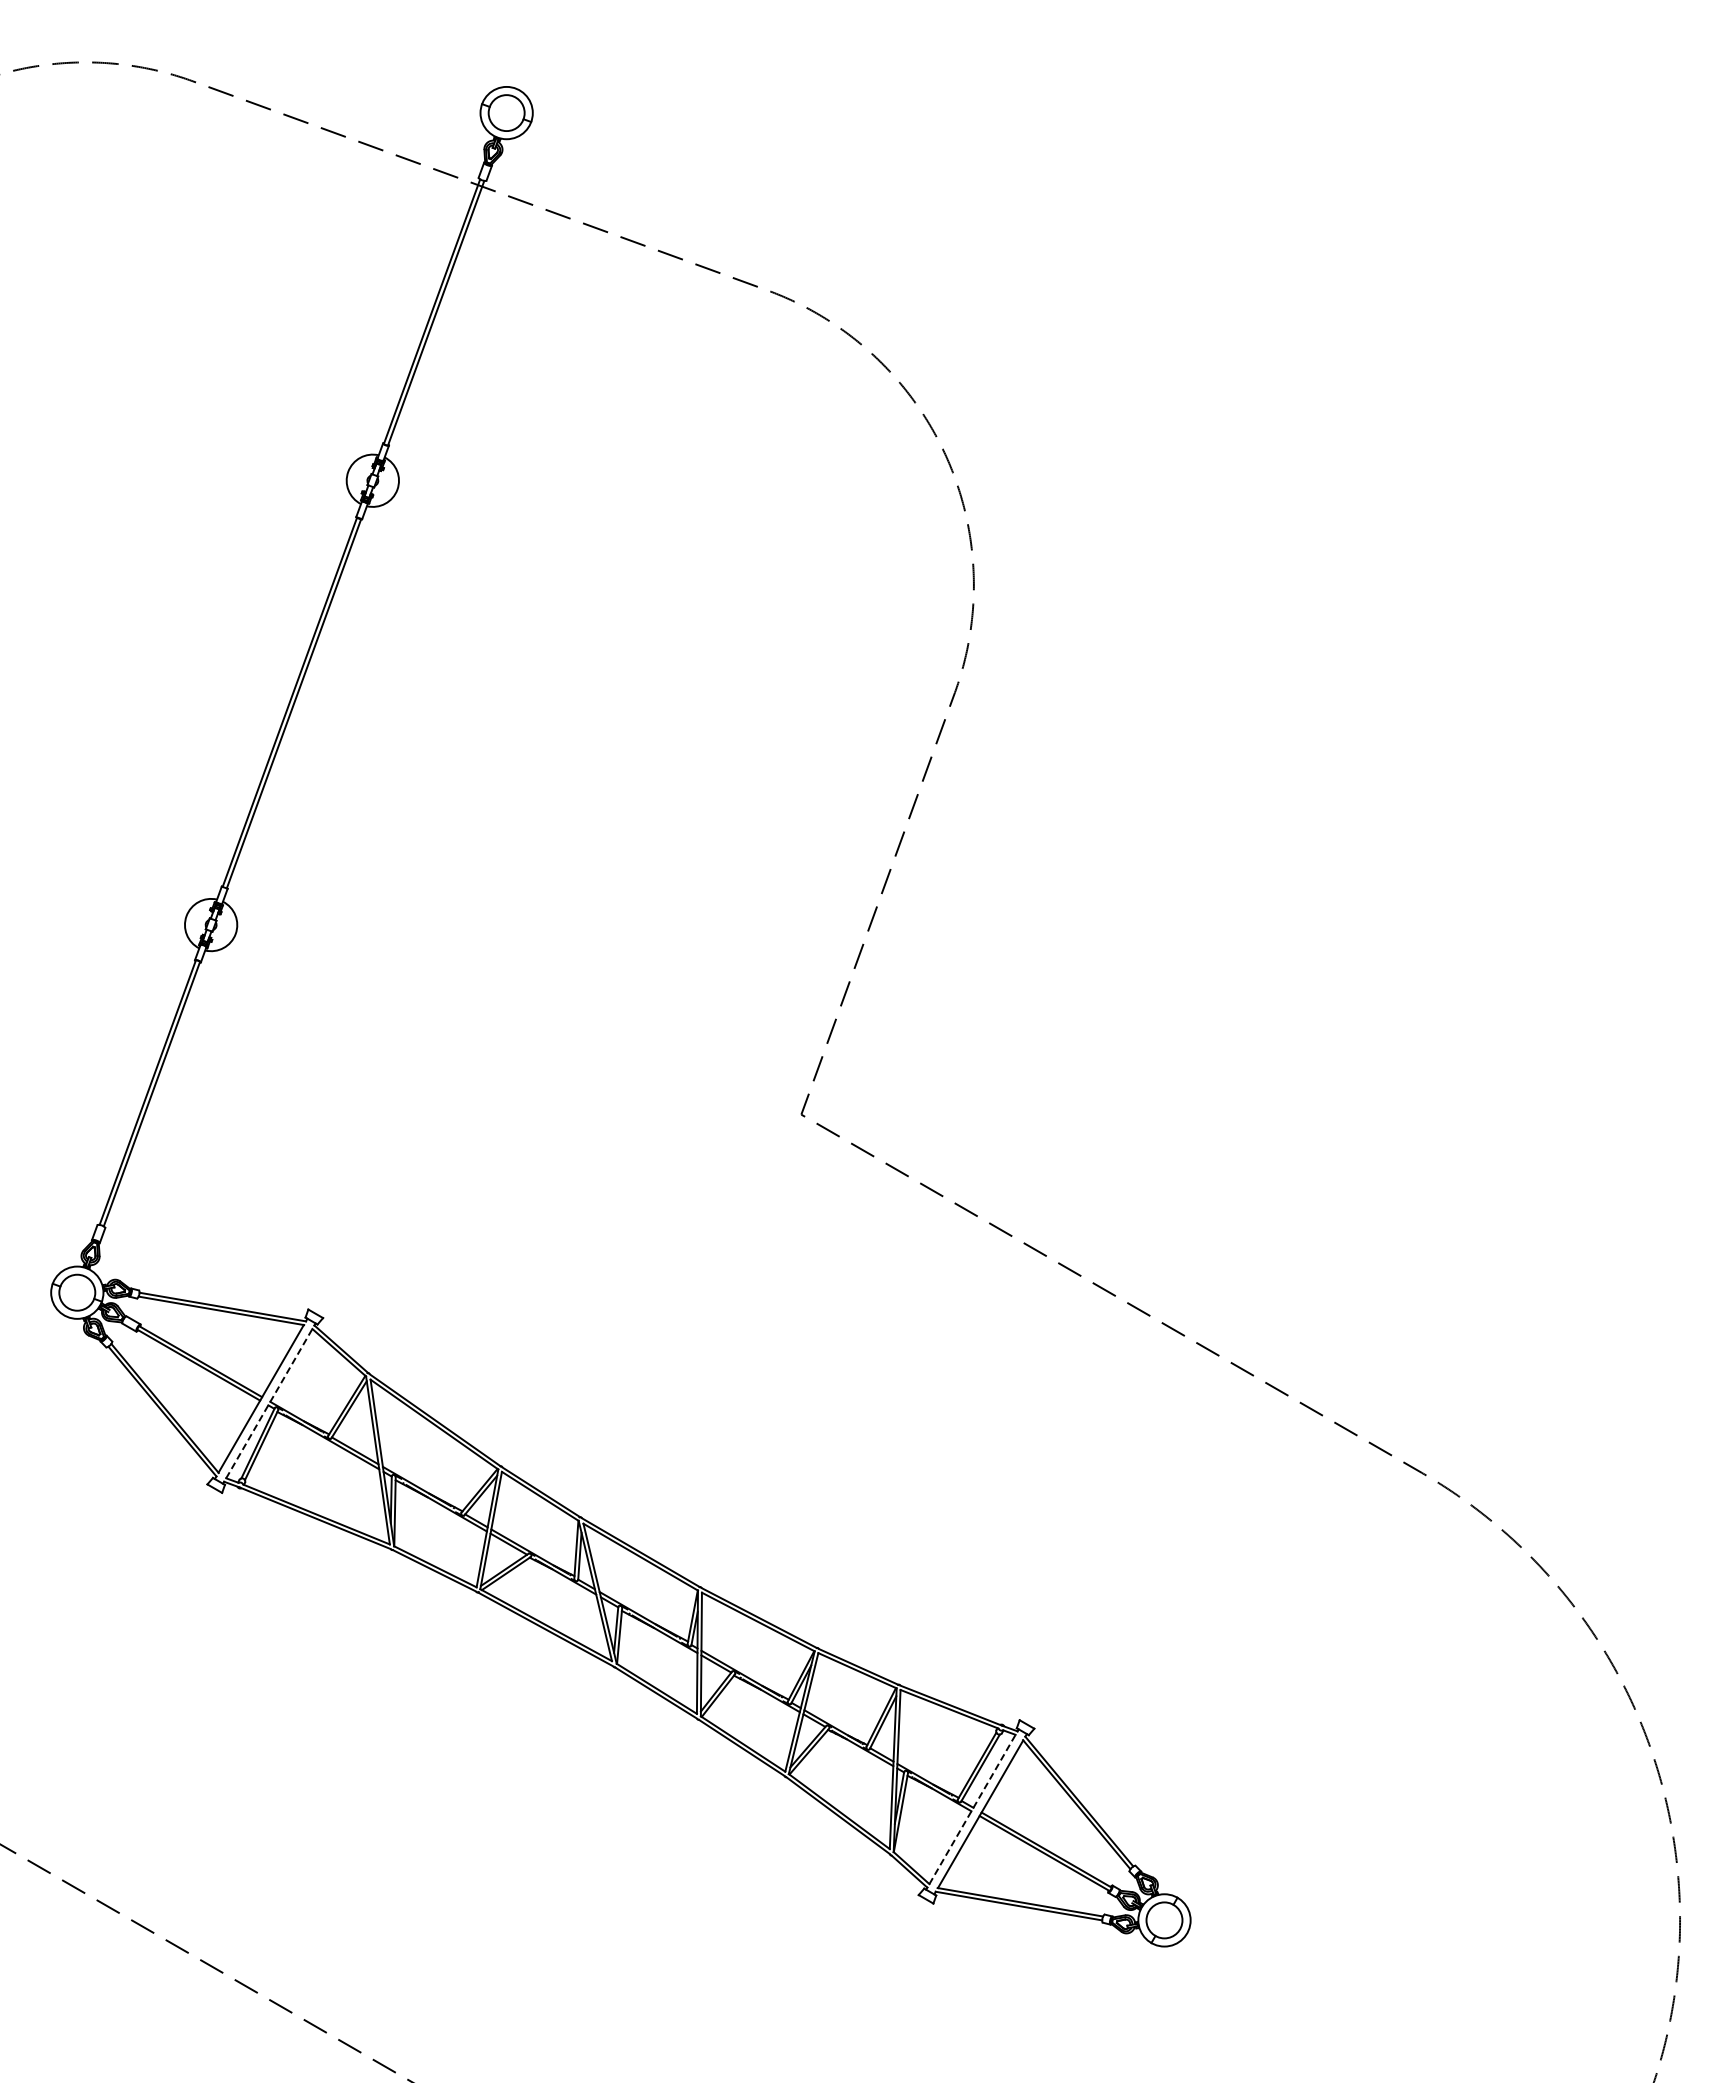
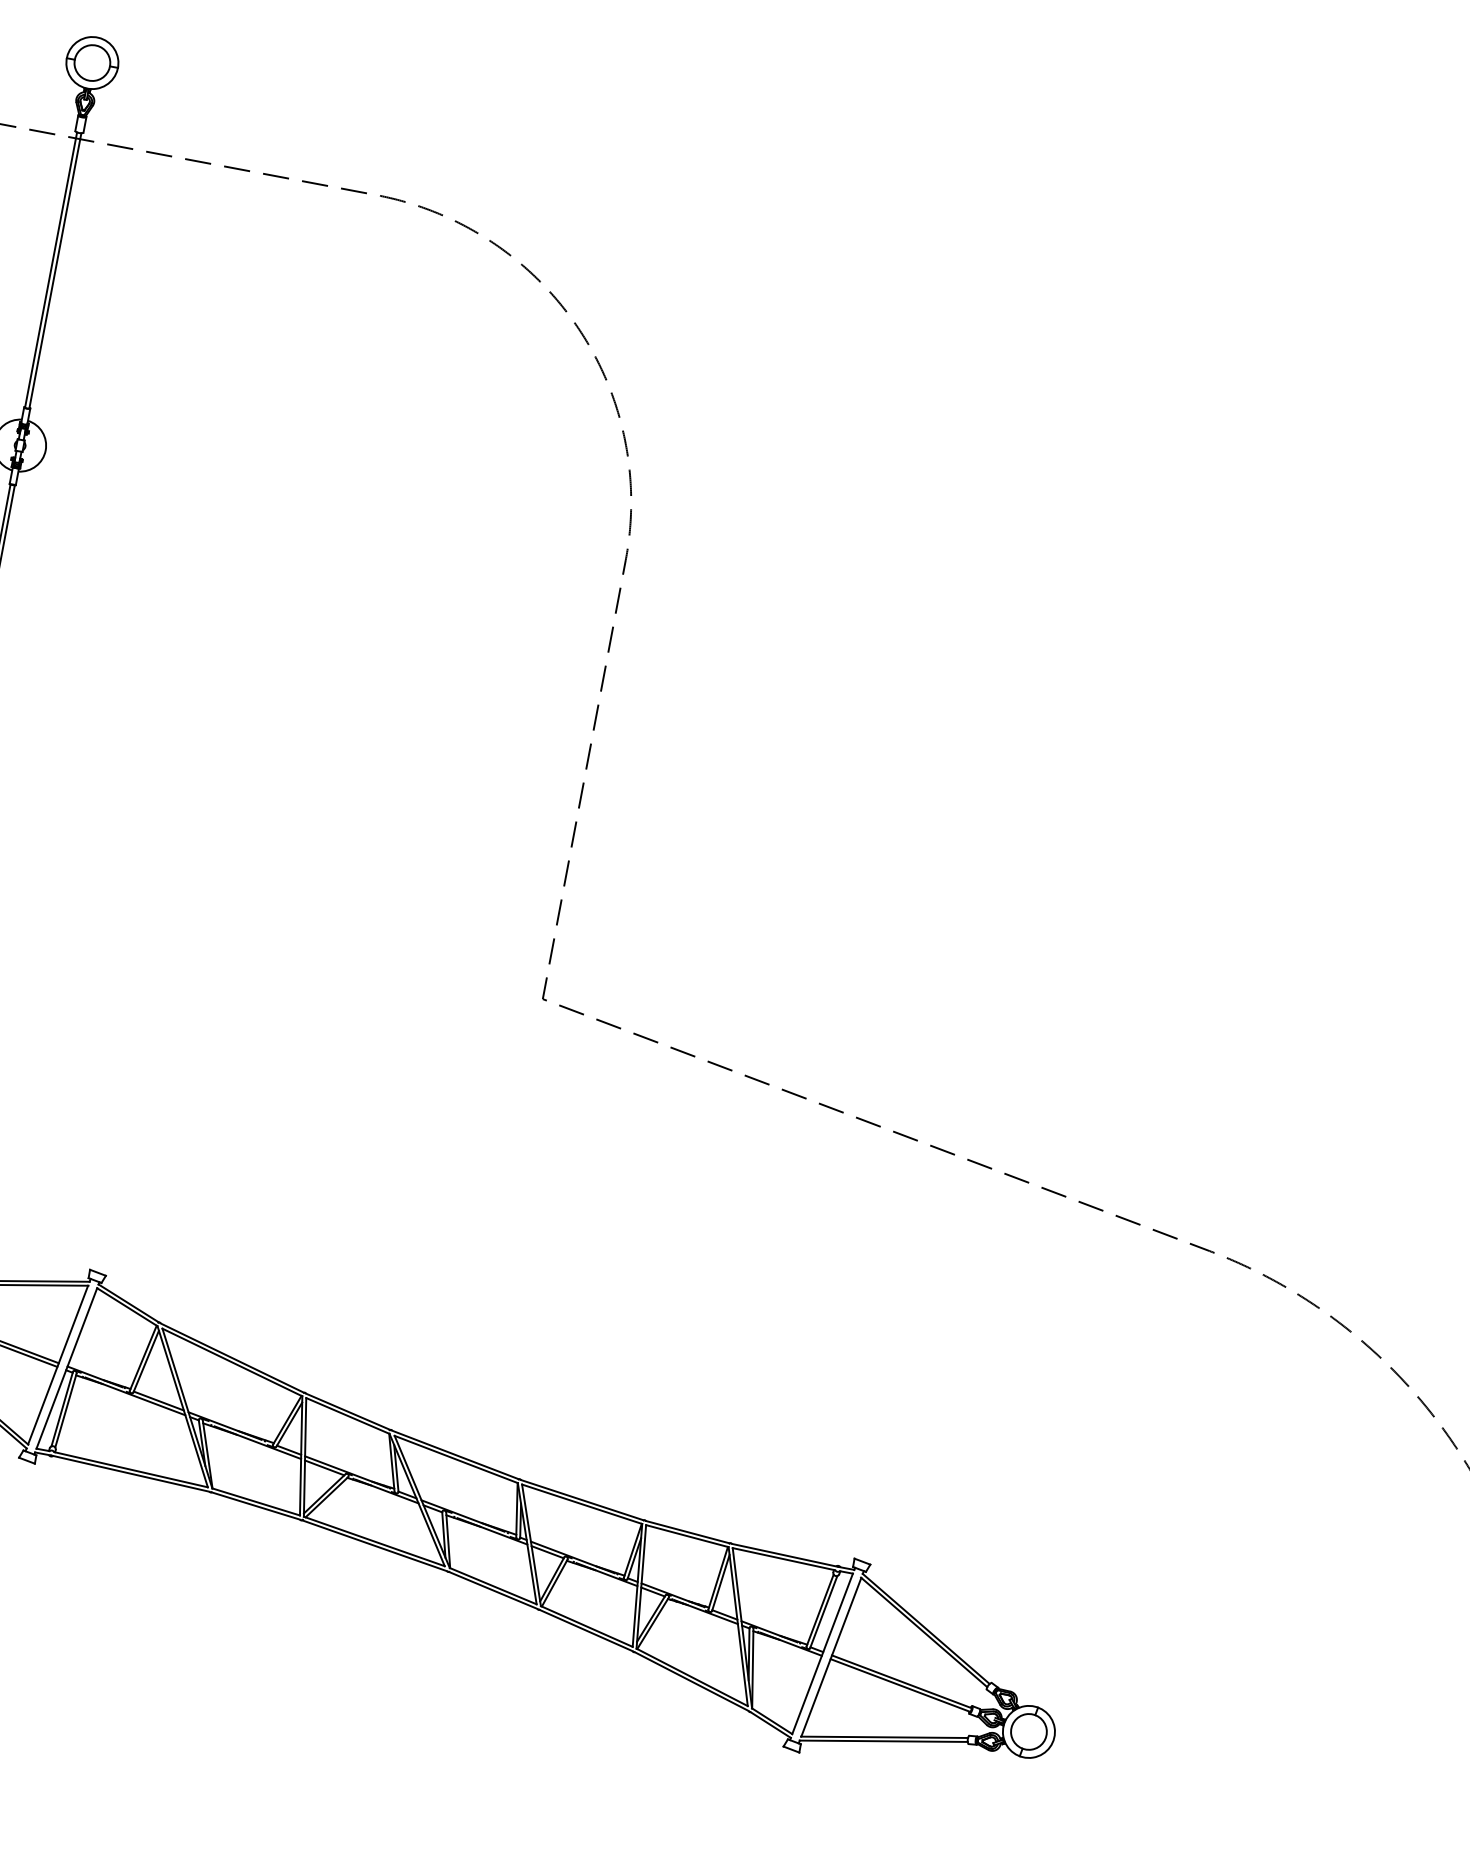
line: (269, 1403) -> (67, 1368), dashed -> solid
line: (972, 1809) -> (822, 1653), dashed -> solid

